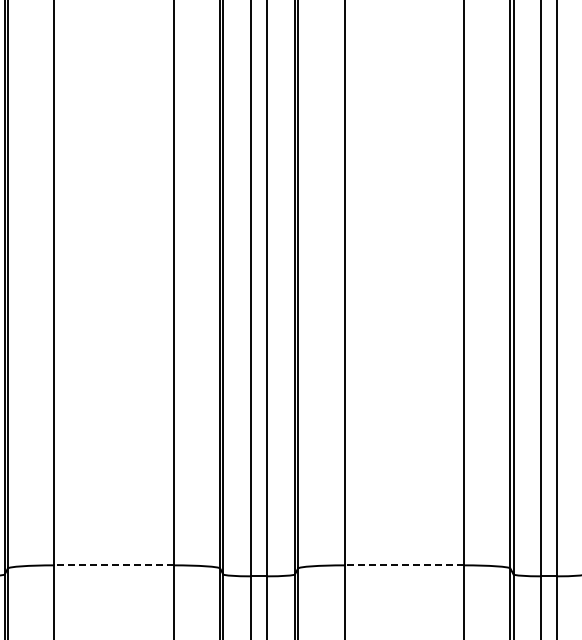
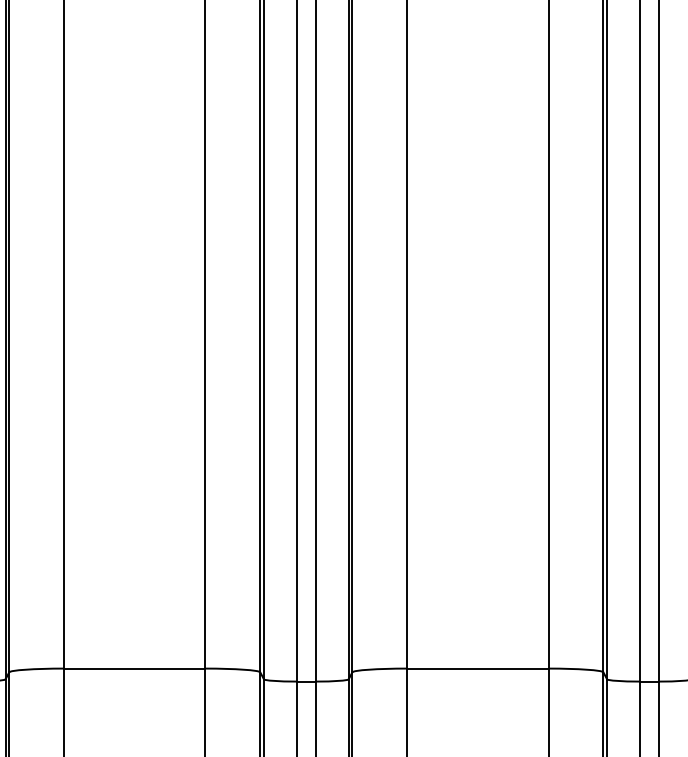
line: (114, 565) -> (135, 668), dashed -> solid
line: (404, 565) -> (478, 668), dashed -> solid

